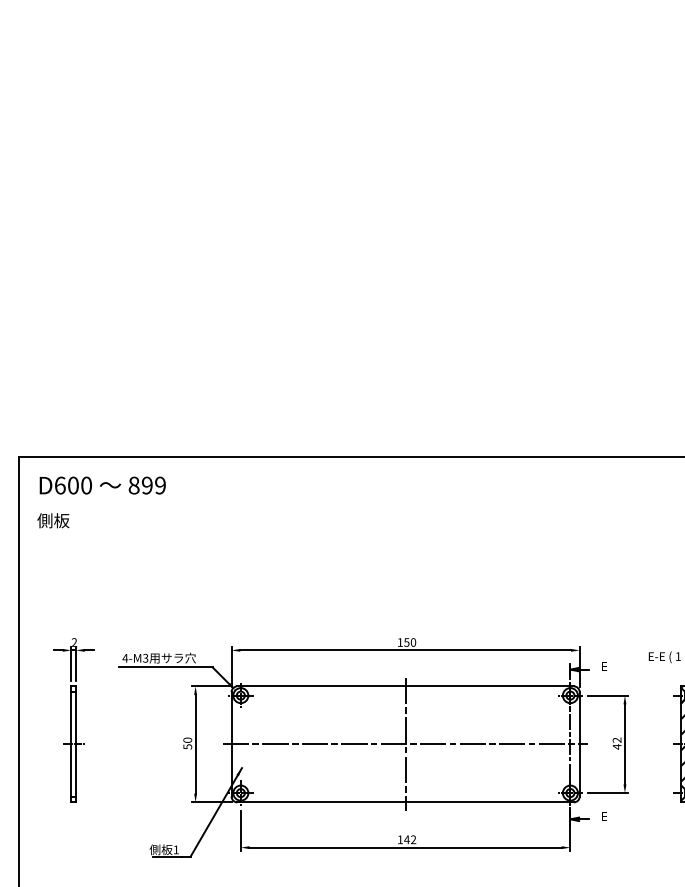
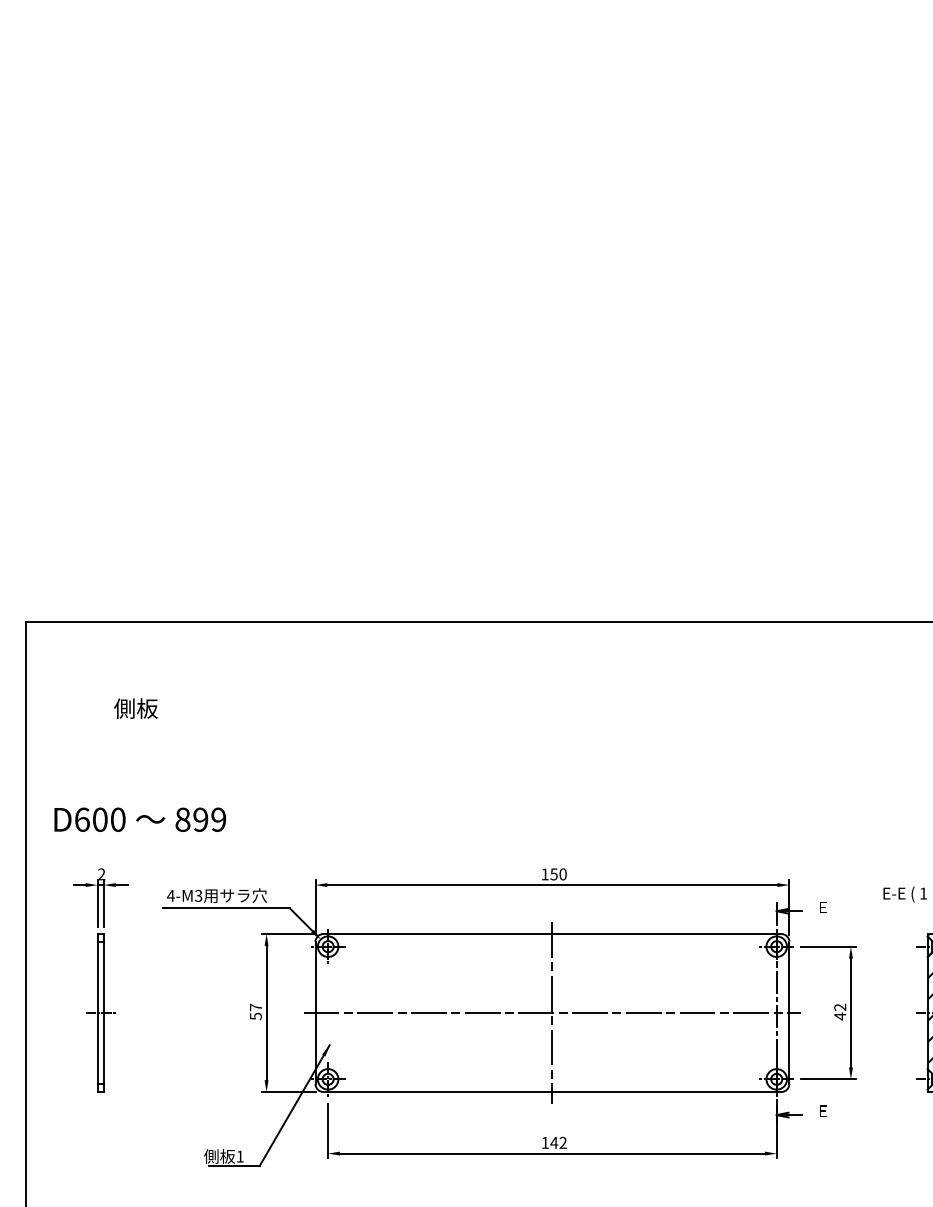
text: (102, 485) -> (140, 819), moved
text: (53, 520) -> (135, 708), moved
text: (187, 740) -> (255, 1007), 50 -> 57

